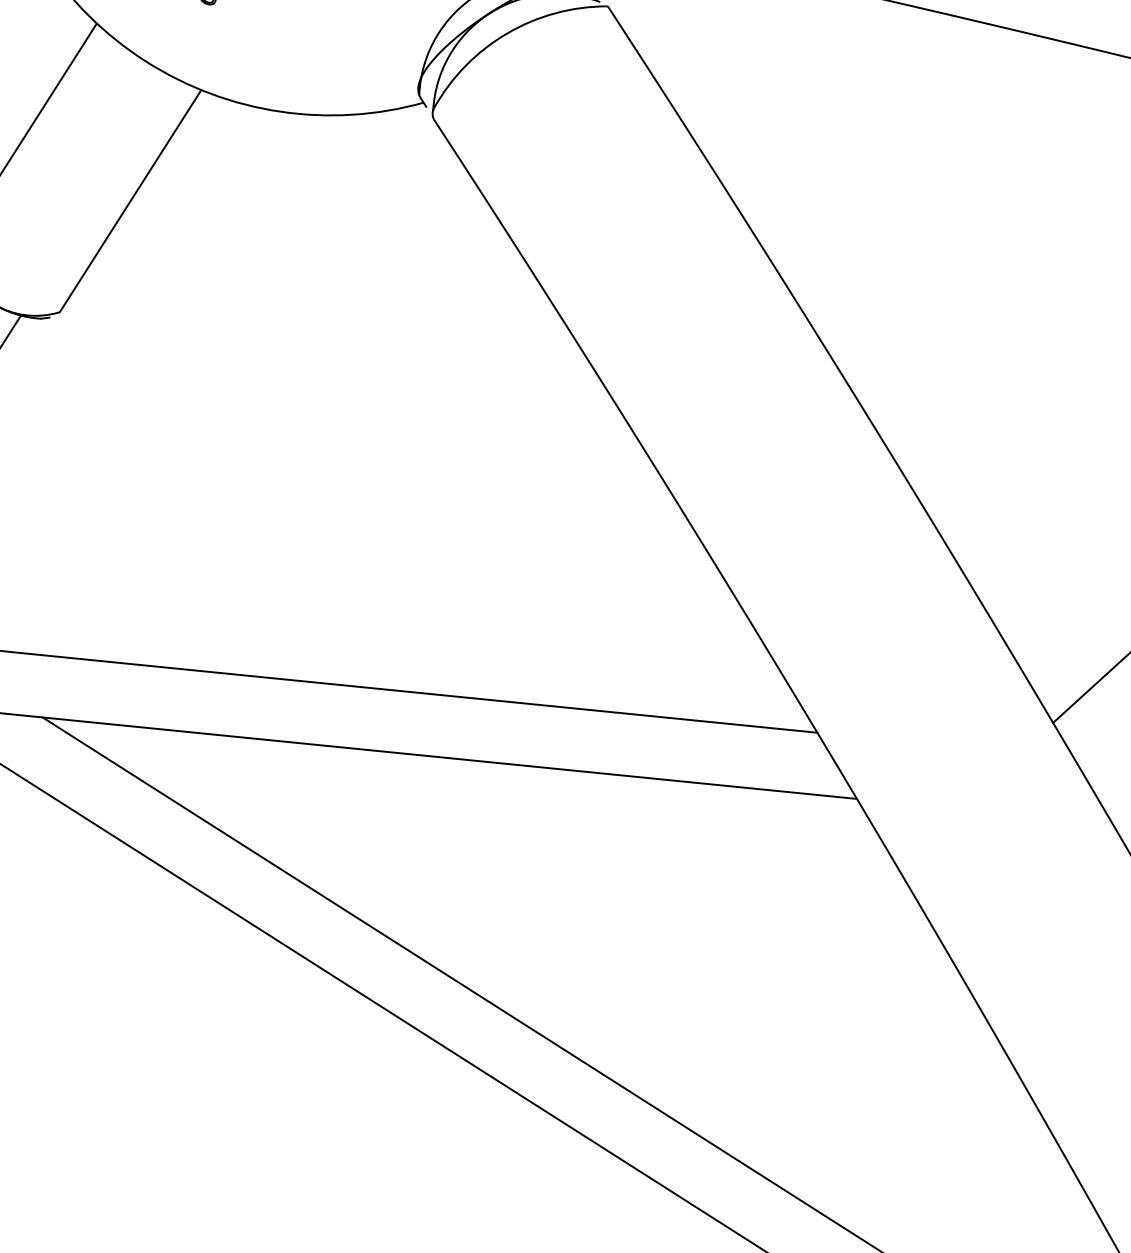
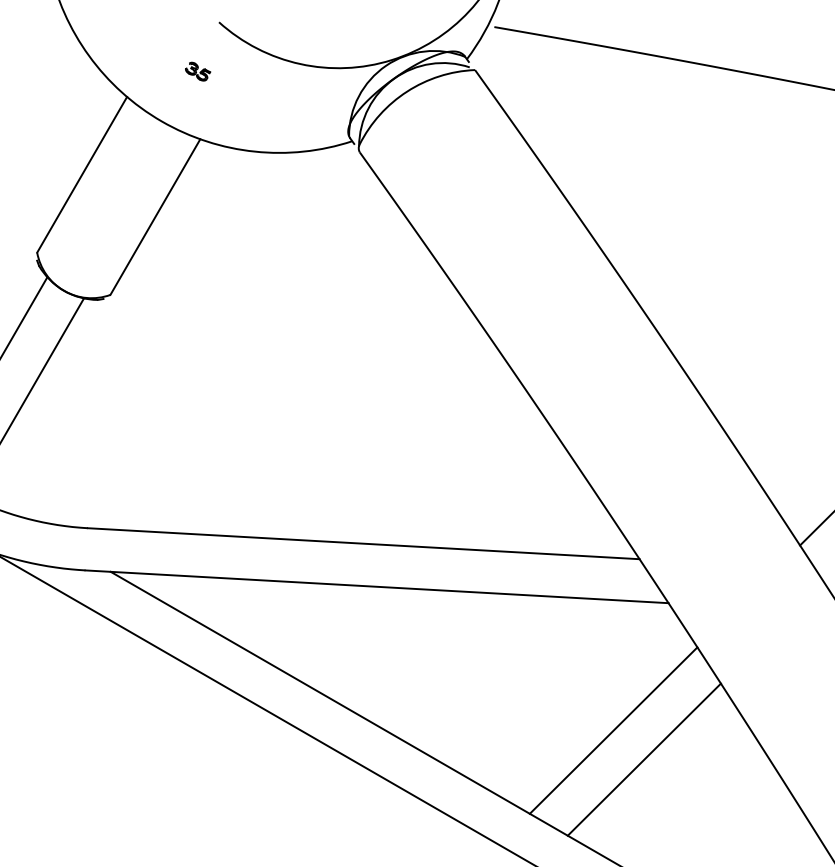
line: (768, 981) -> (613, 730), added
line: (810, 1026) -> (643, 759), added

